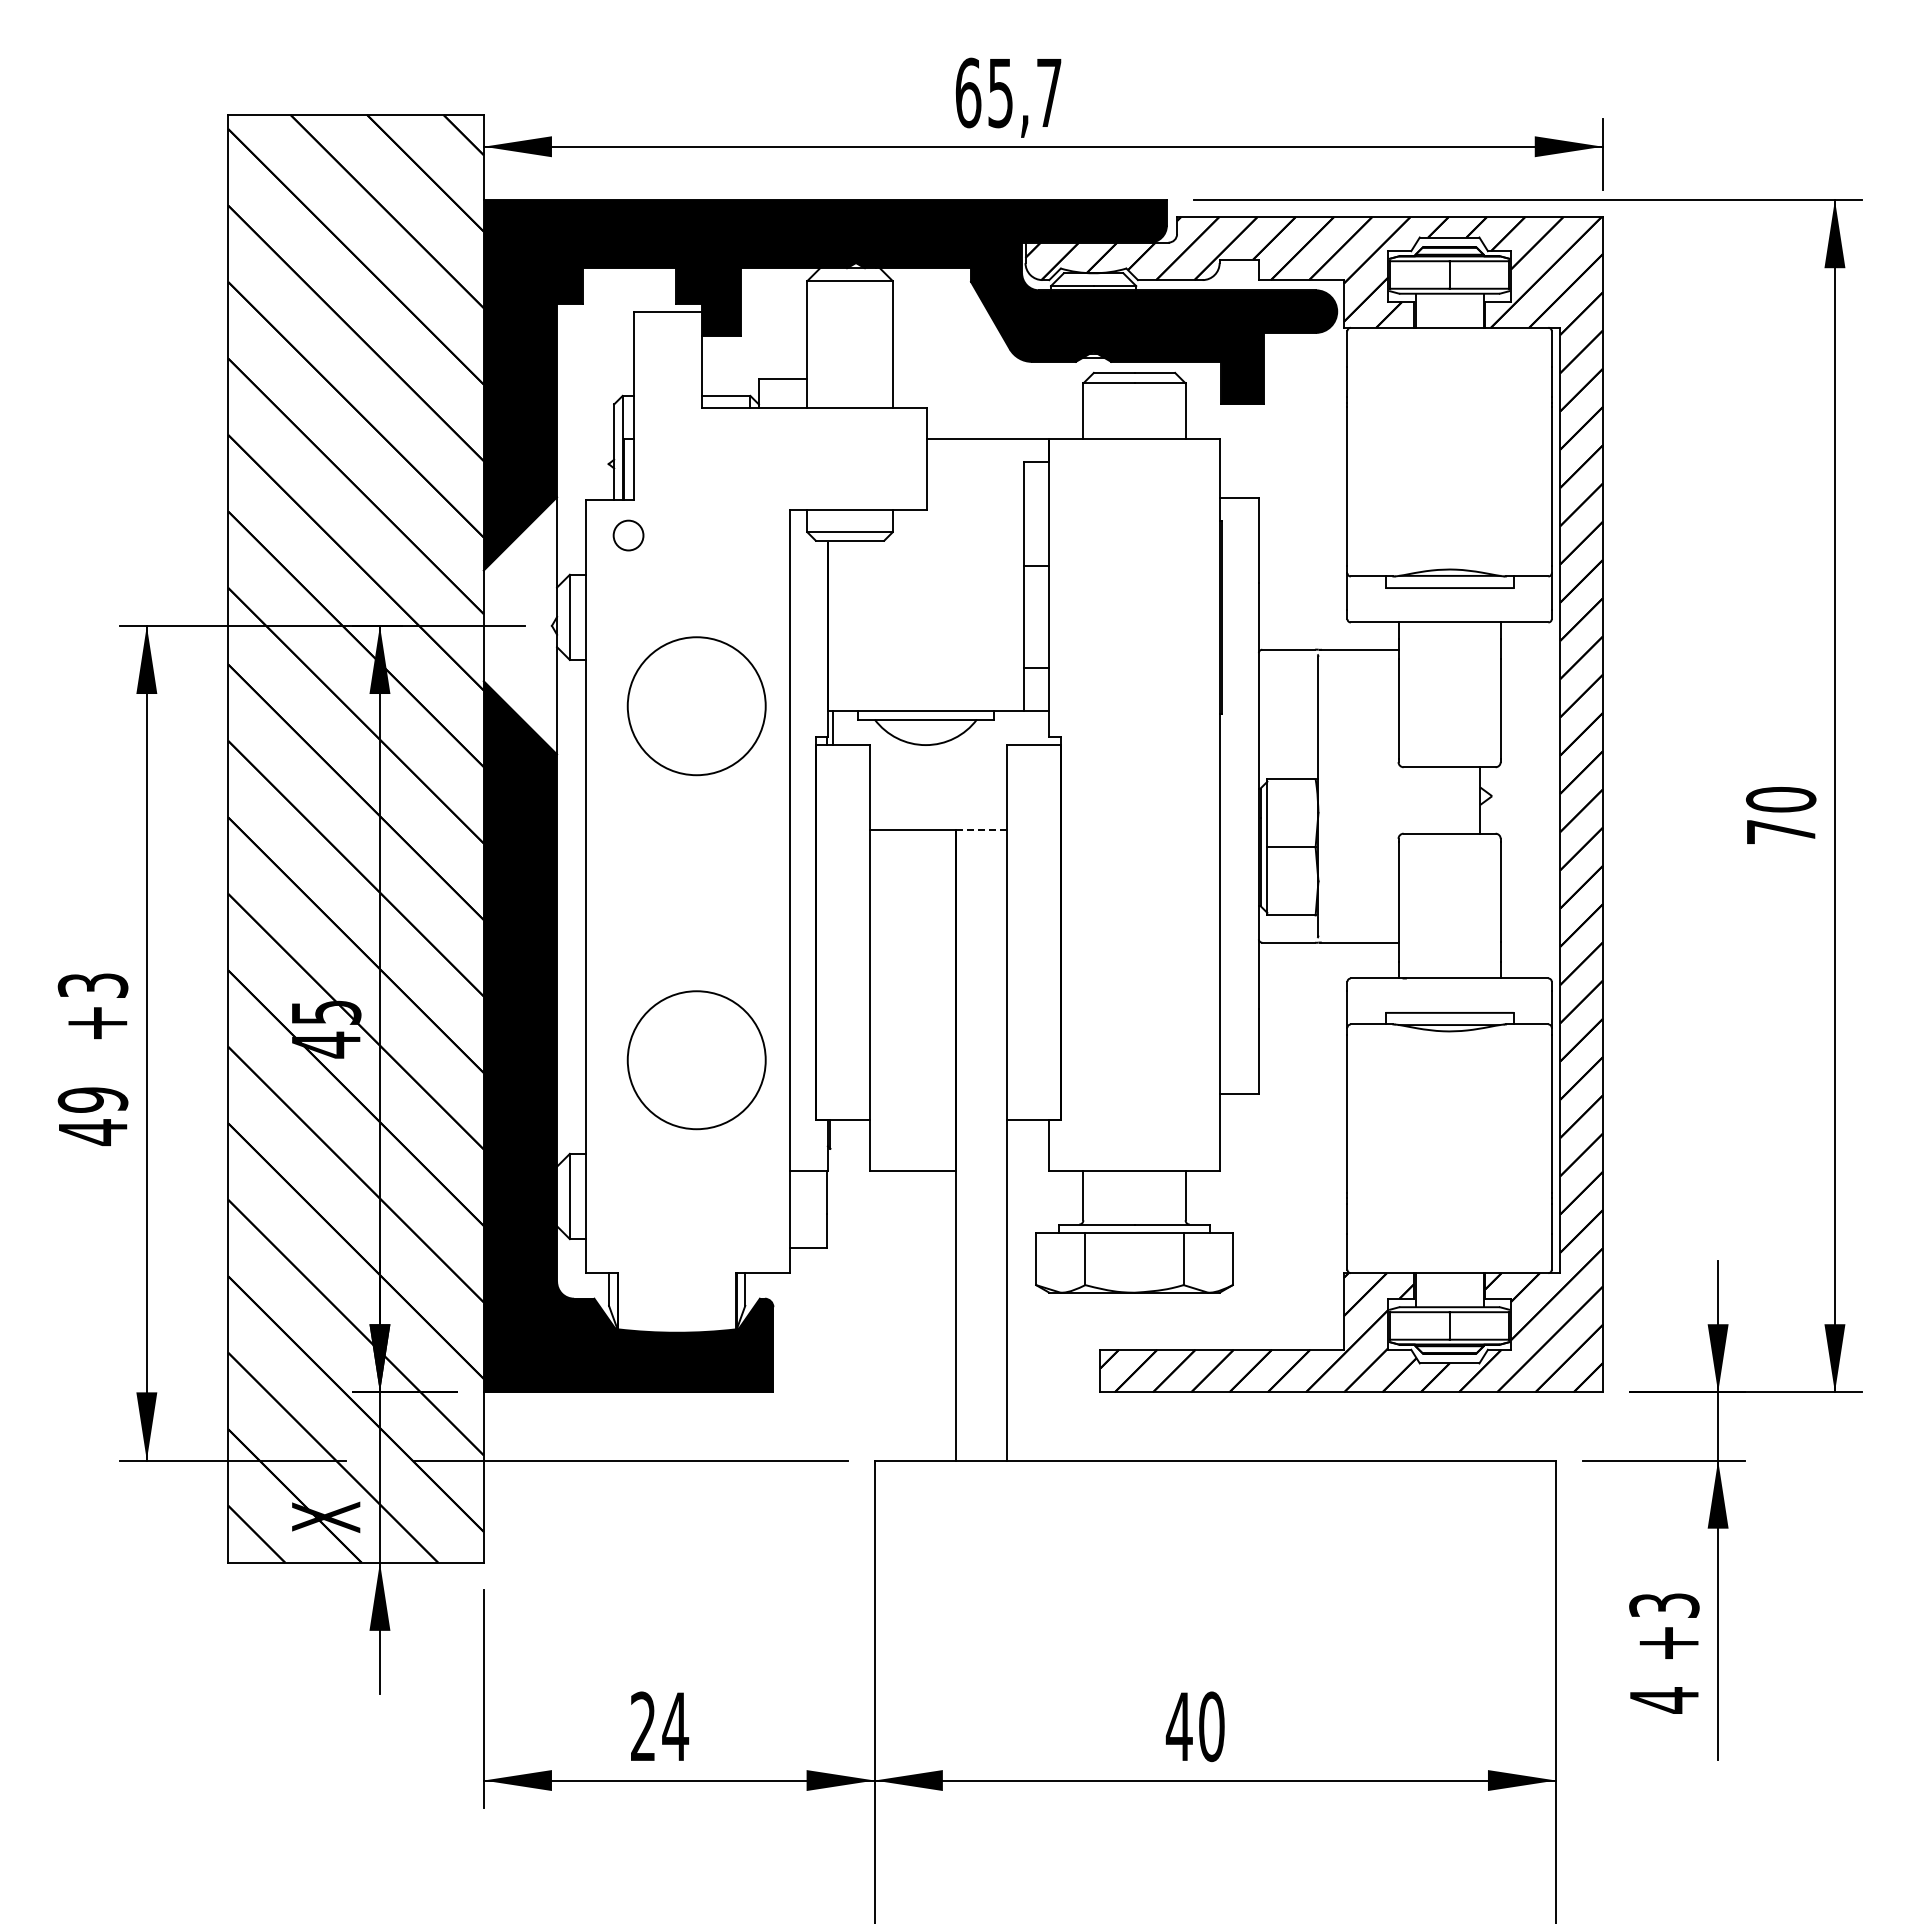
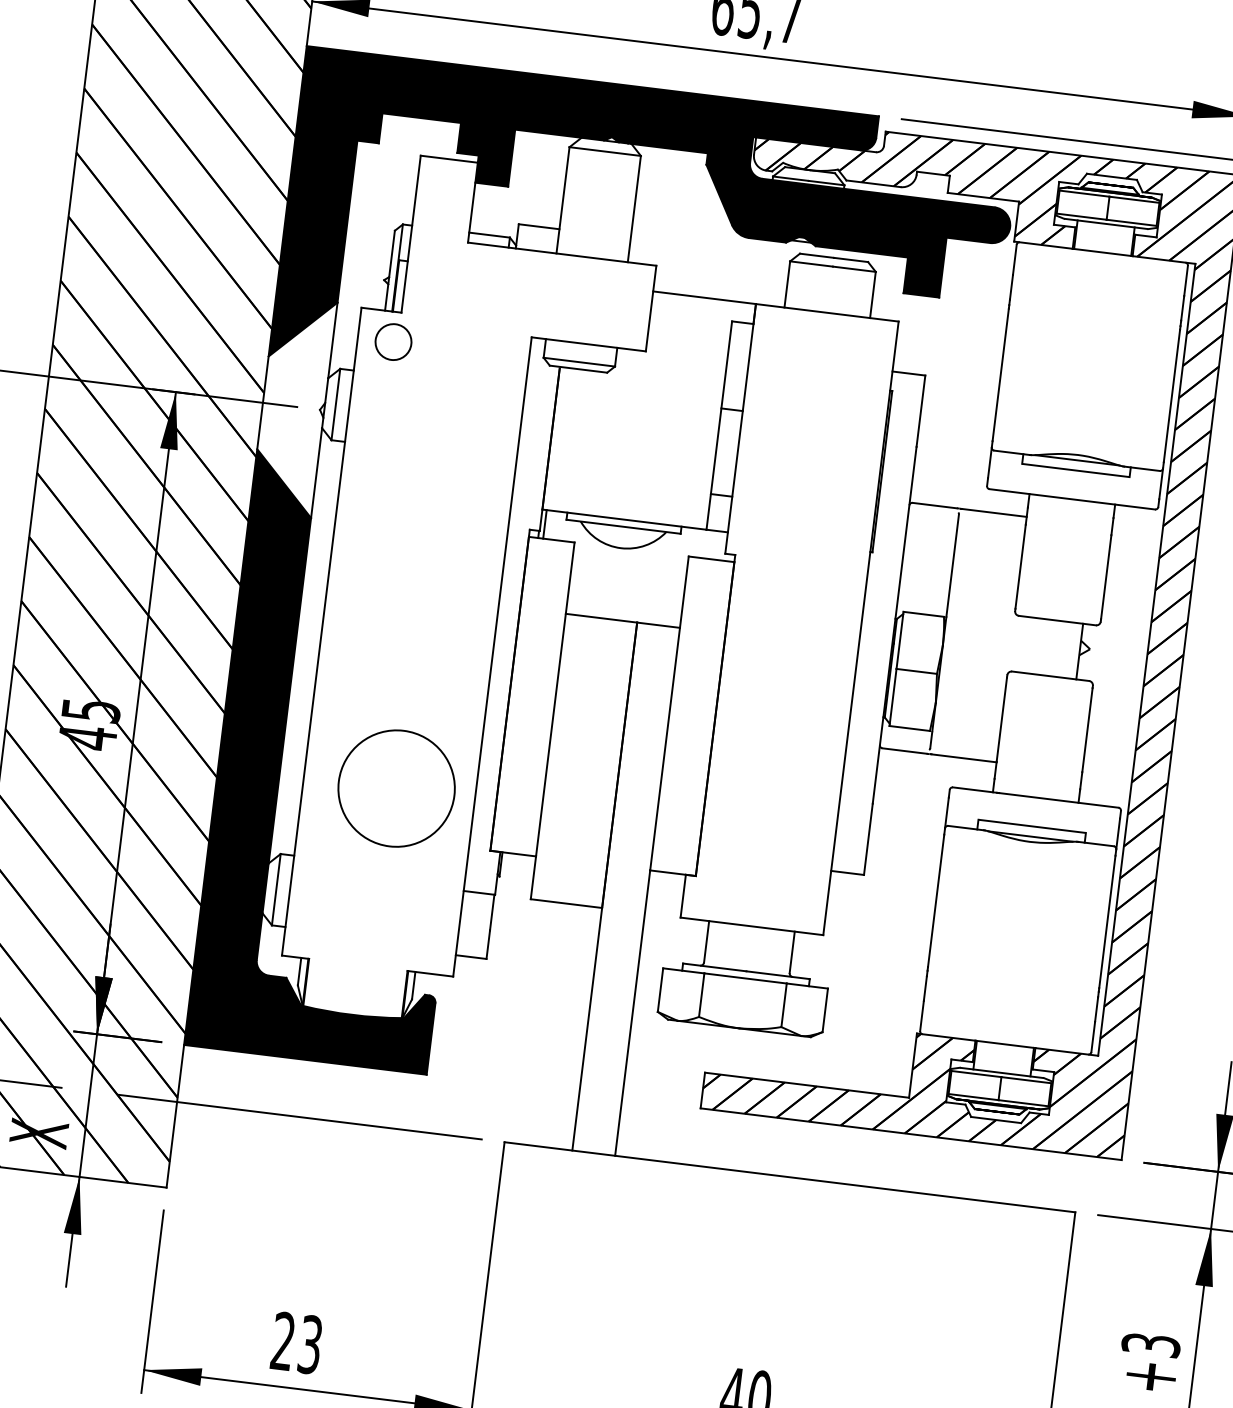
circle: (628, 535) -> (393, 342), size x1.43
circle: (696, 706) -> (432, 492), removed
line: (981, 830) -> (658, 625), dashed -> solid
text: (675, 1726) -> (310, 1344), 24 -> 23

